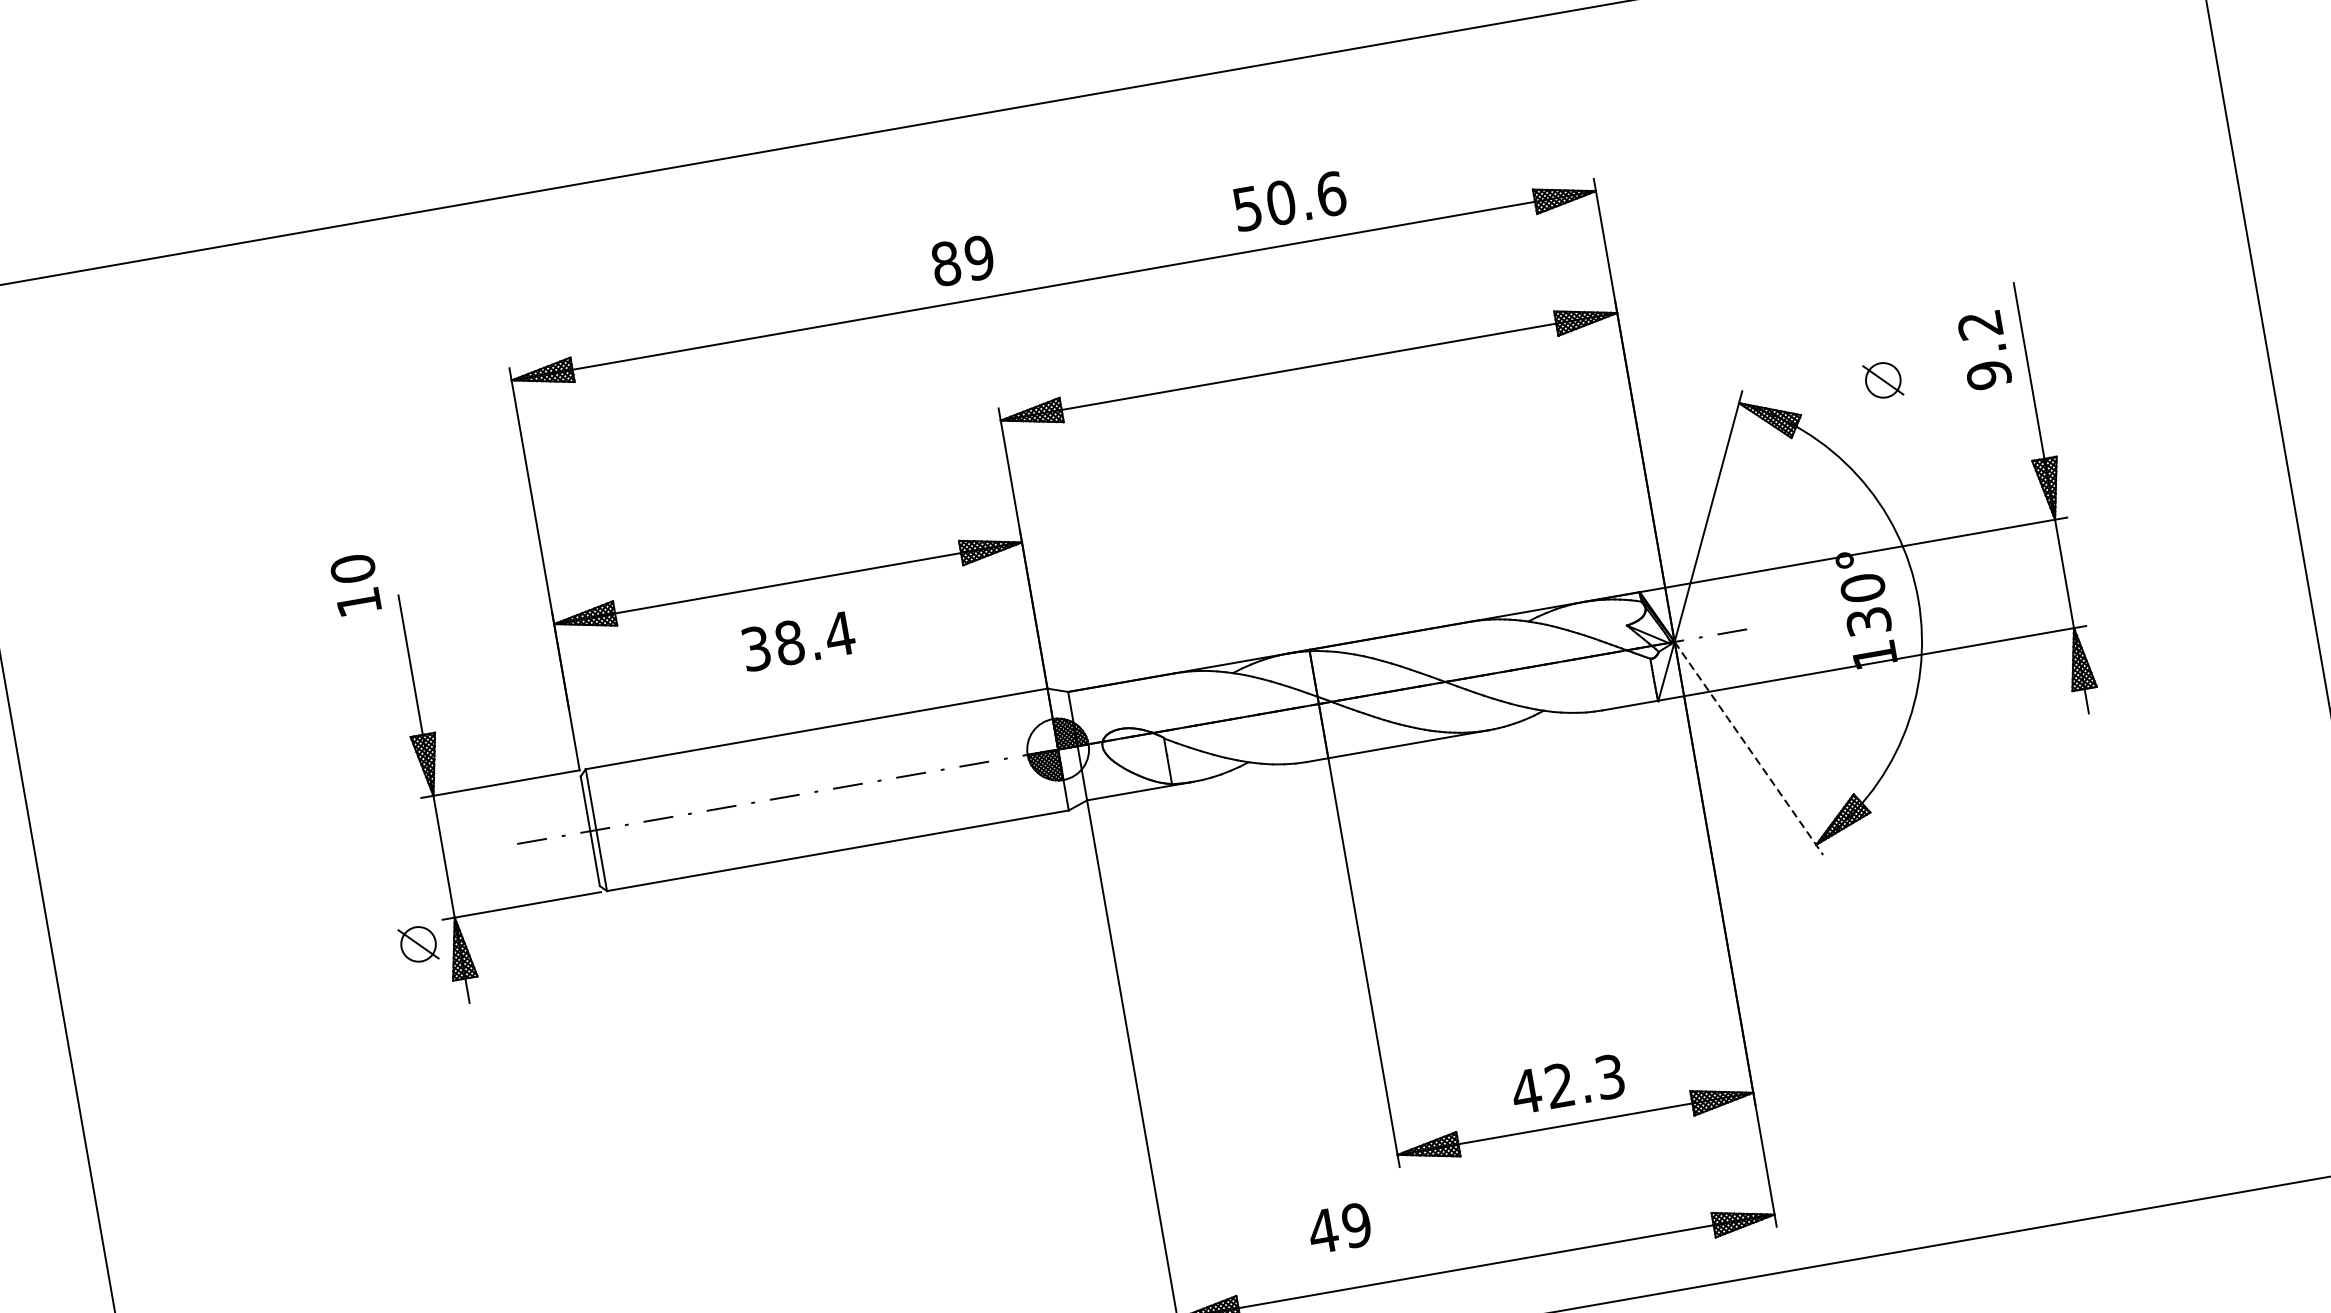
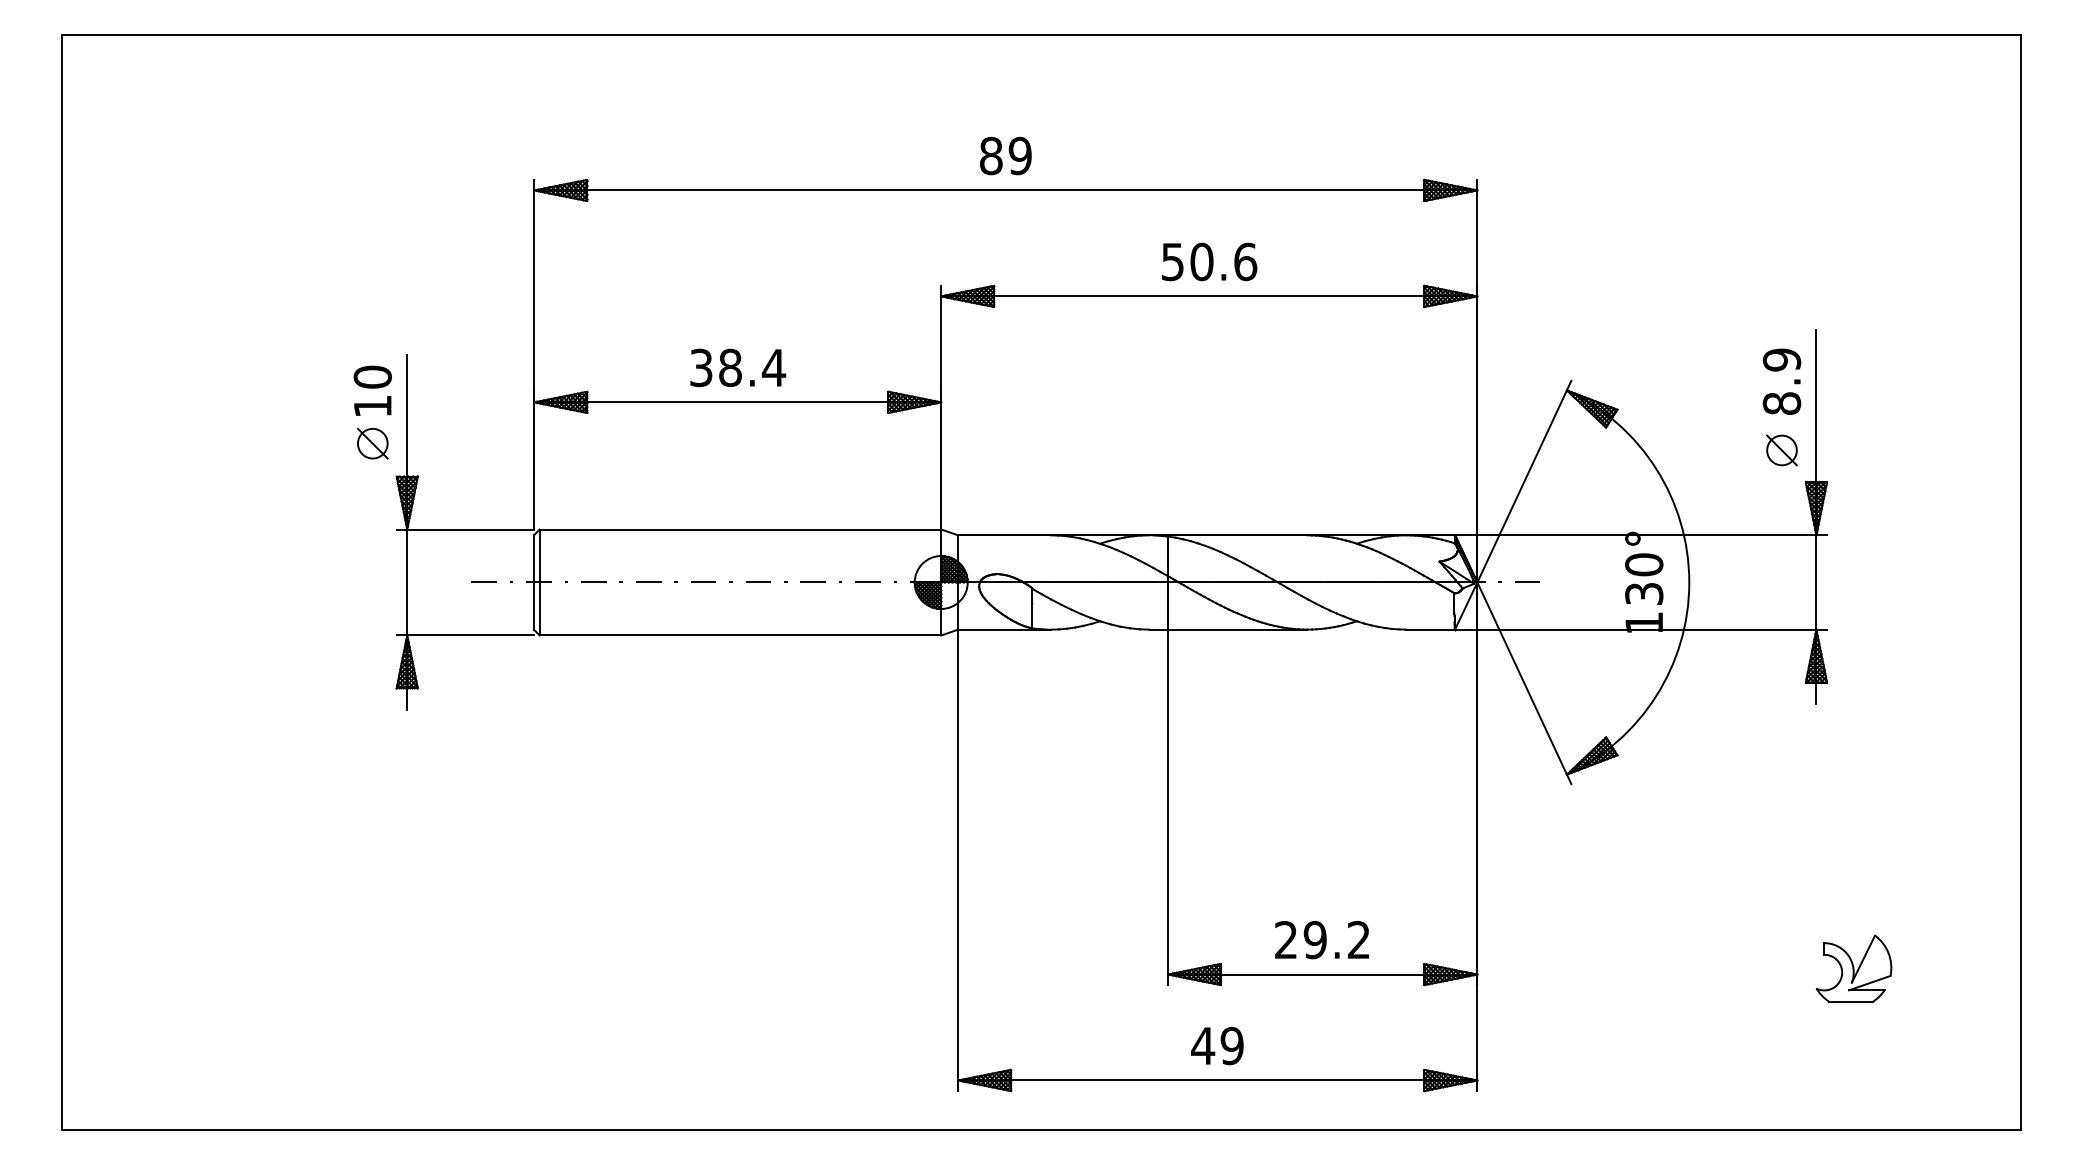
text: (1289, 200) -> (1209, 261), moved
text: (962, 260) -> (1005, 155), moved
text: (1984, 349) -> (1781, 381), 9.2 -> 8.9
part: (1882, 380) -> (1781, 450), moved
text: (355, 584) -> (372, 390), moved
text: (798, 640) -> (738, 367), moved
line: (1749, 748) -> (1524, 683), dashed -> solid
part: (418, 944) -> (372, 443), moved
part: (2185, 1010) -> (1854, 968), added
text: (1567, 1084) -> (1321, 940), 42.3 -> 29.2
text: (1339, 1227) -> (1217, 1045), moved

